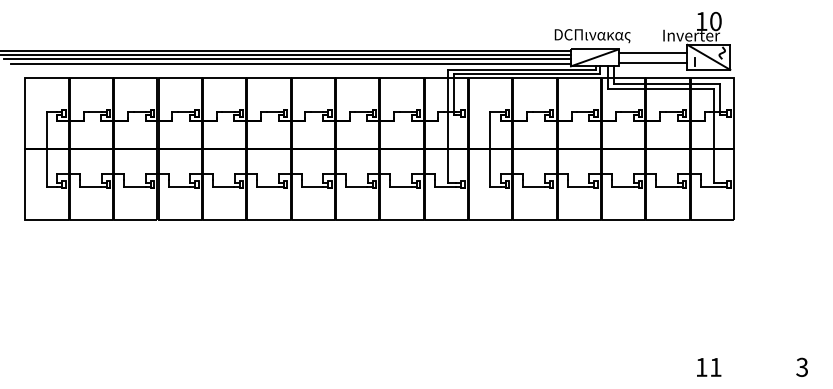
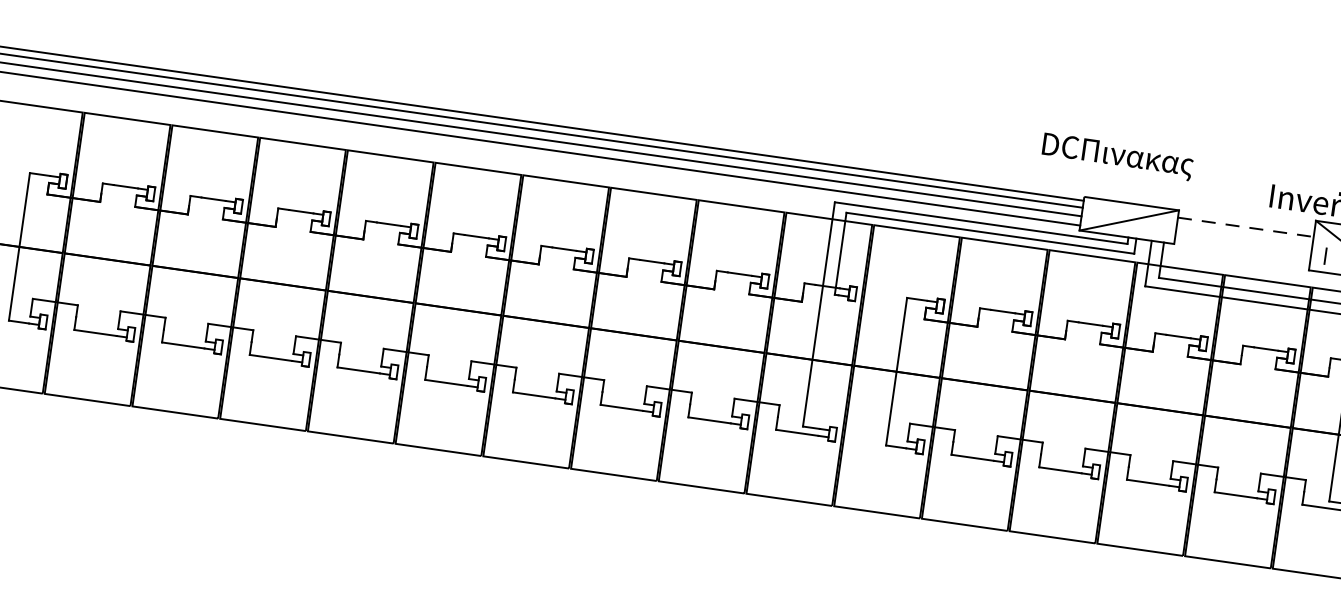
text: (592, 36) -> (1117, 157), moved
line: (653, 53) -> (1246, 228), solid -> dashed
line: (652, 62) -> (1241, 245), removed

